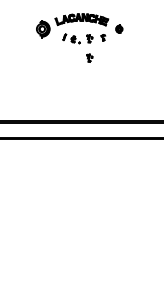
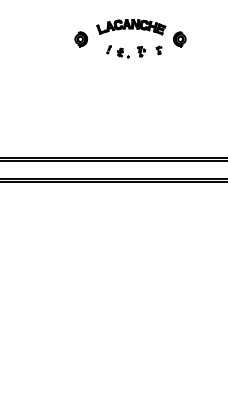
part: (42, 29) -> (80, 39), size x0.71
part: (119, 29) -> (179, 39), size x1.43
part: (89, 57) -> (141, 76), removed

